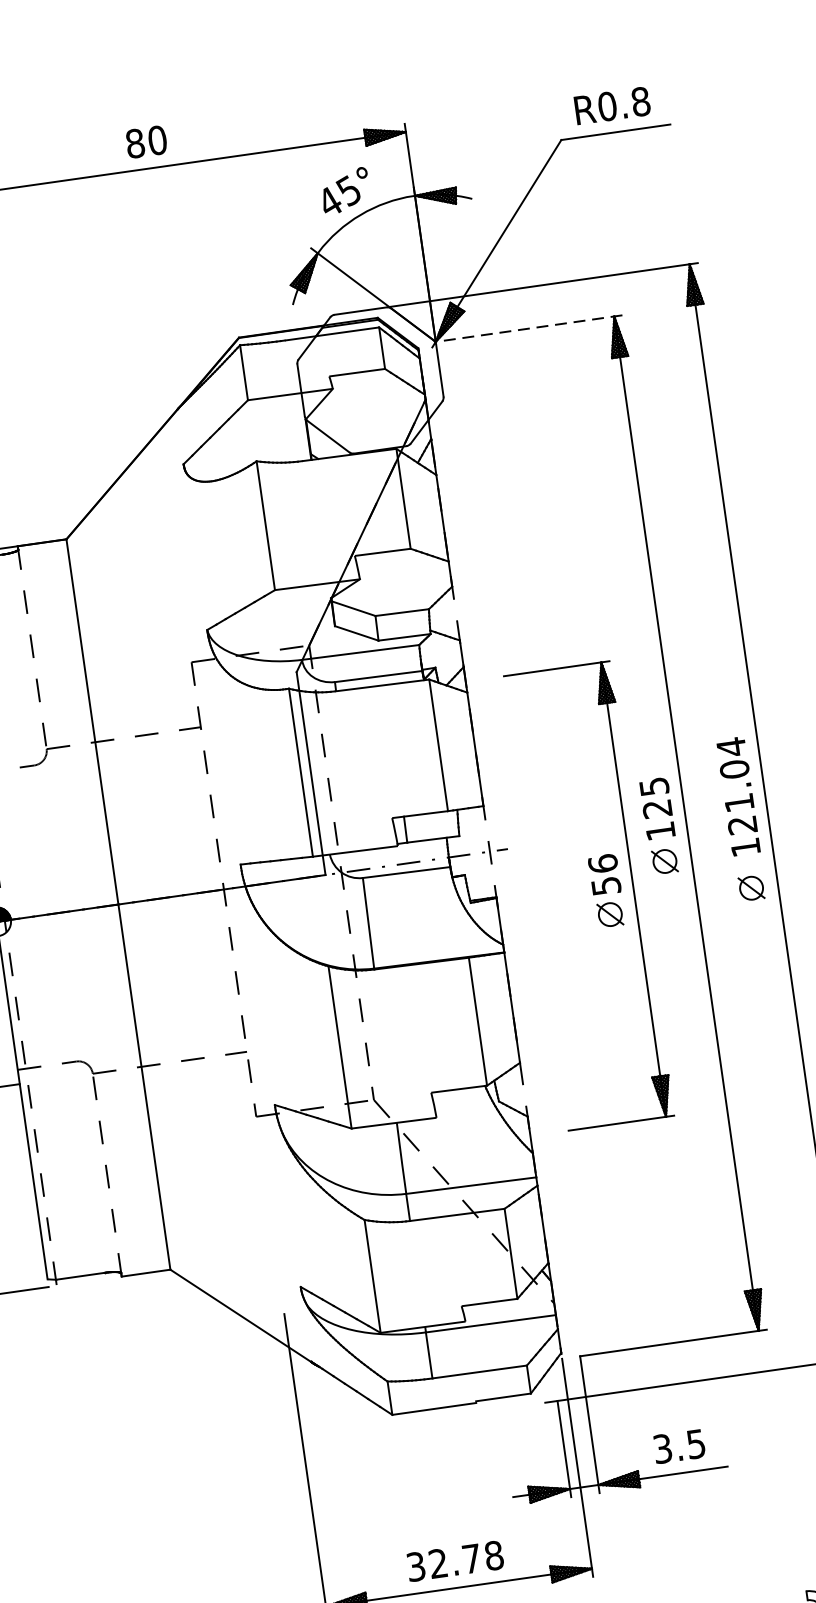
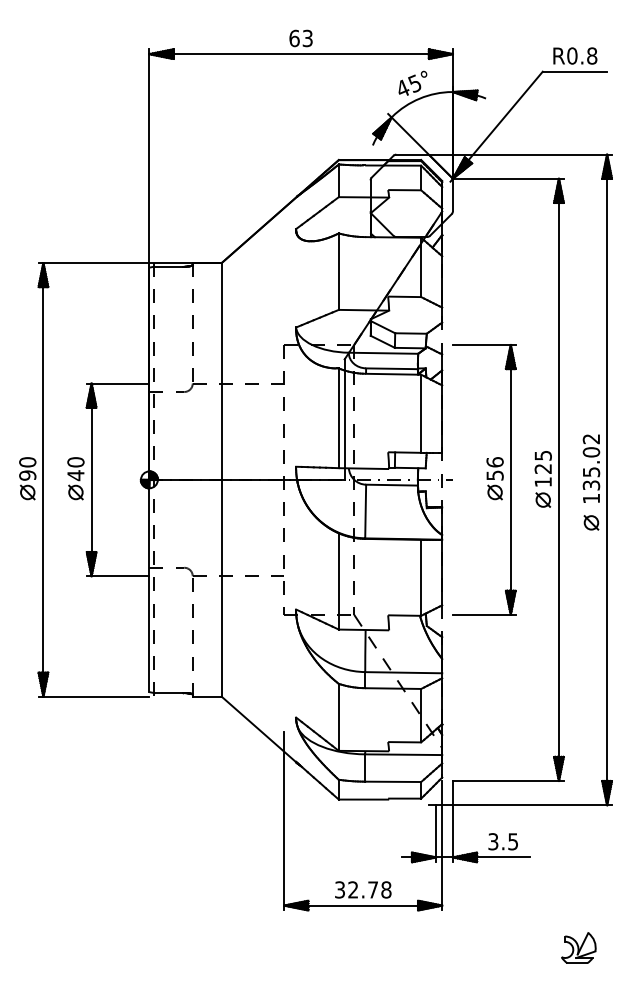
text: (145, 142) -> (300, 38), 80 -> 63
line: (527, 328) -> (507, 178), dashed -> solid
text: (736, 784) -> (591, 461), 121.04 -> 135.02
part: (589, 895) -> (484, 479), moved

